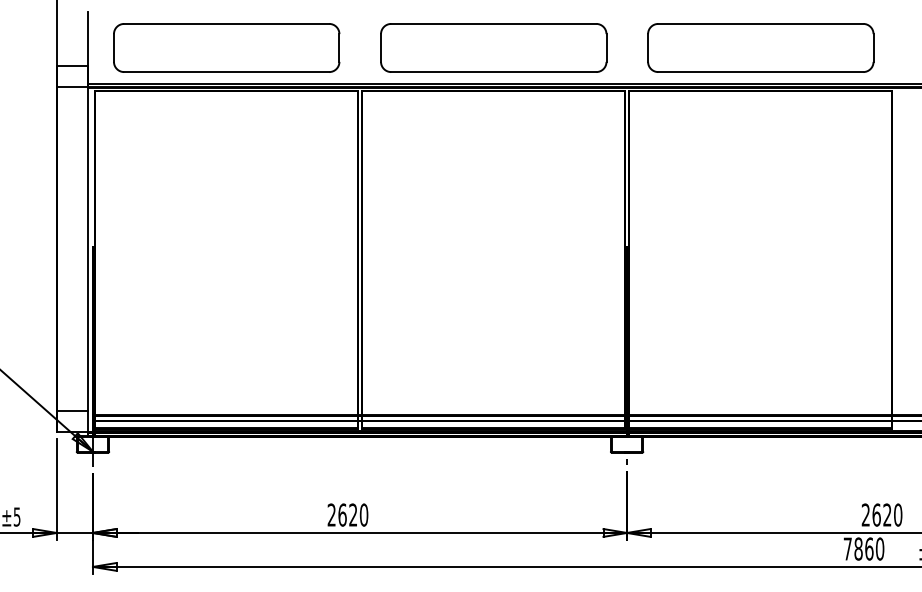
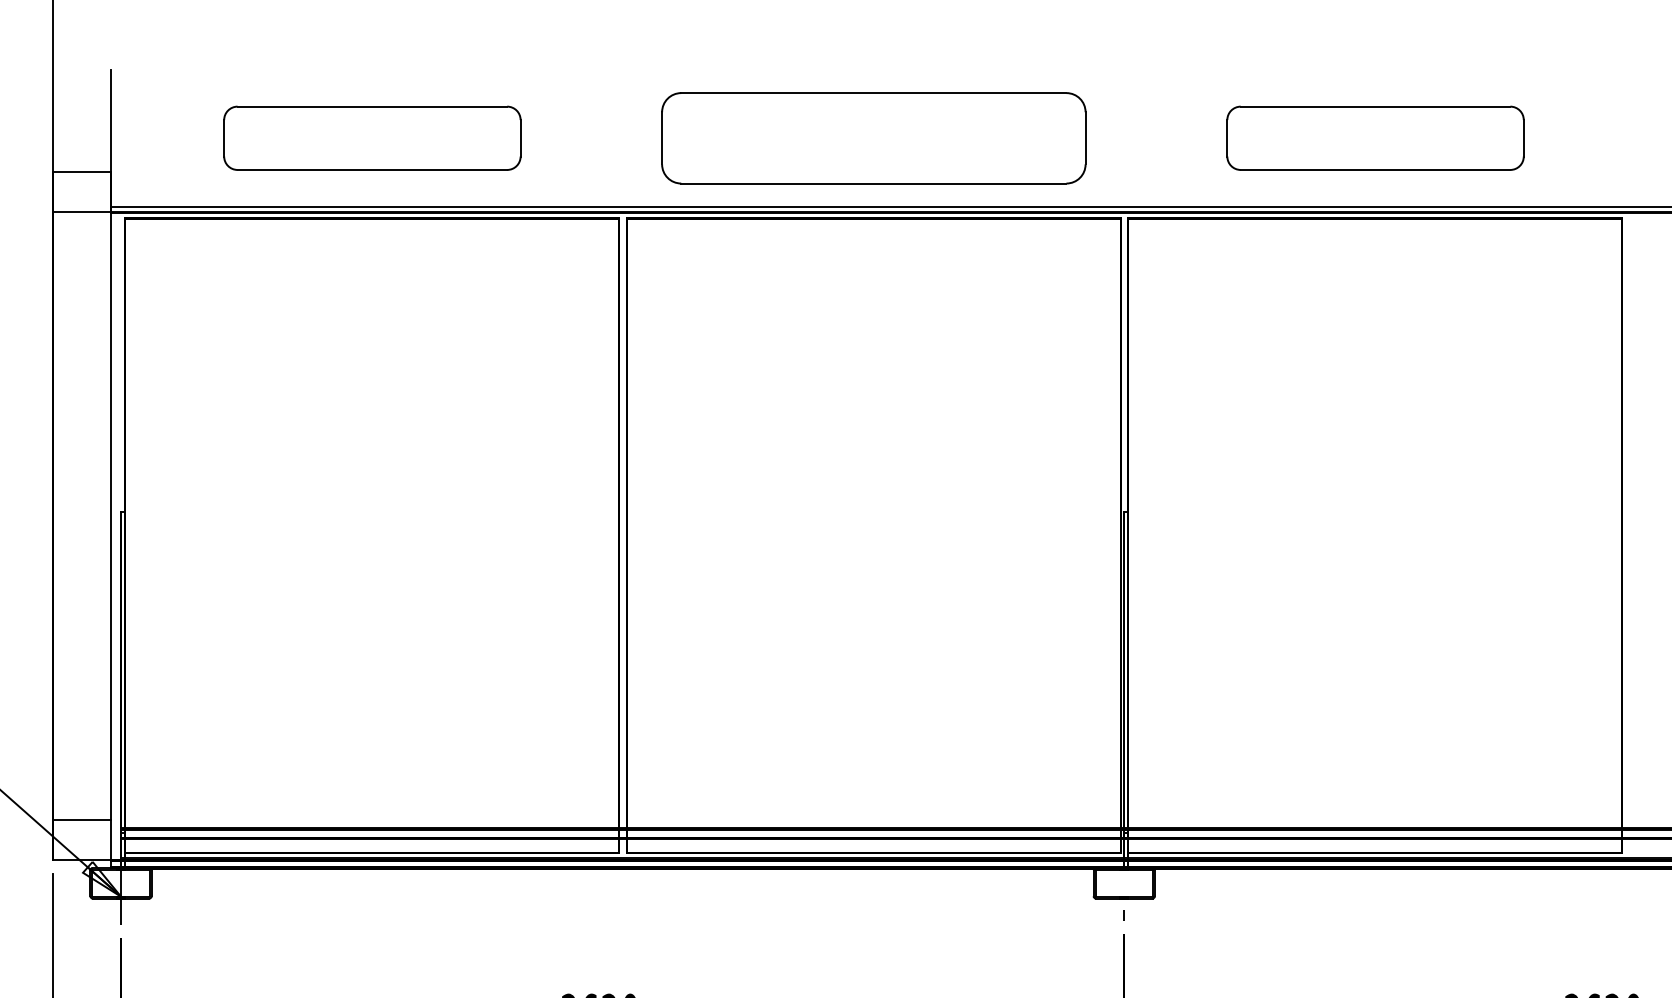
part: (226, 47) -> (371, 137), size x0.7
part: (760, 47) -> (1374, 137), size x0.7

